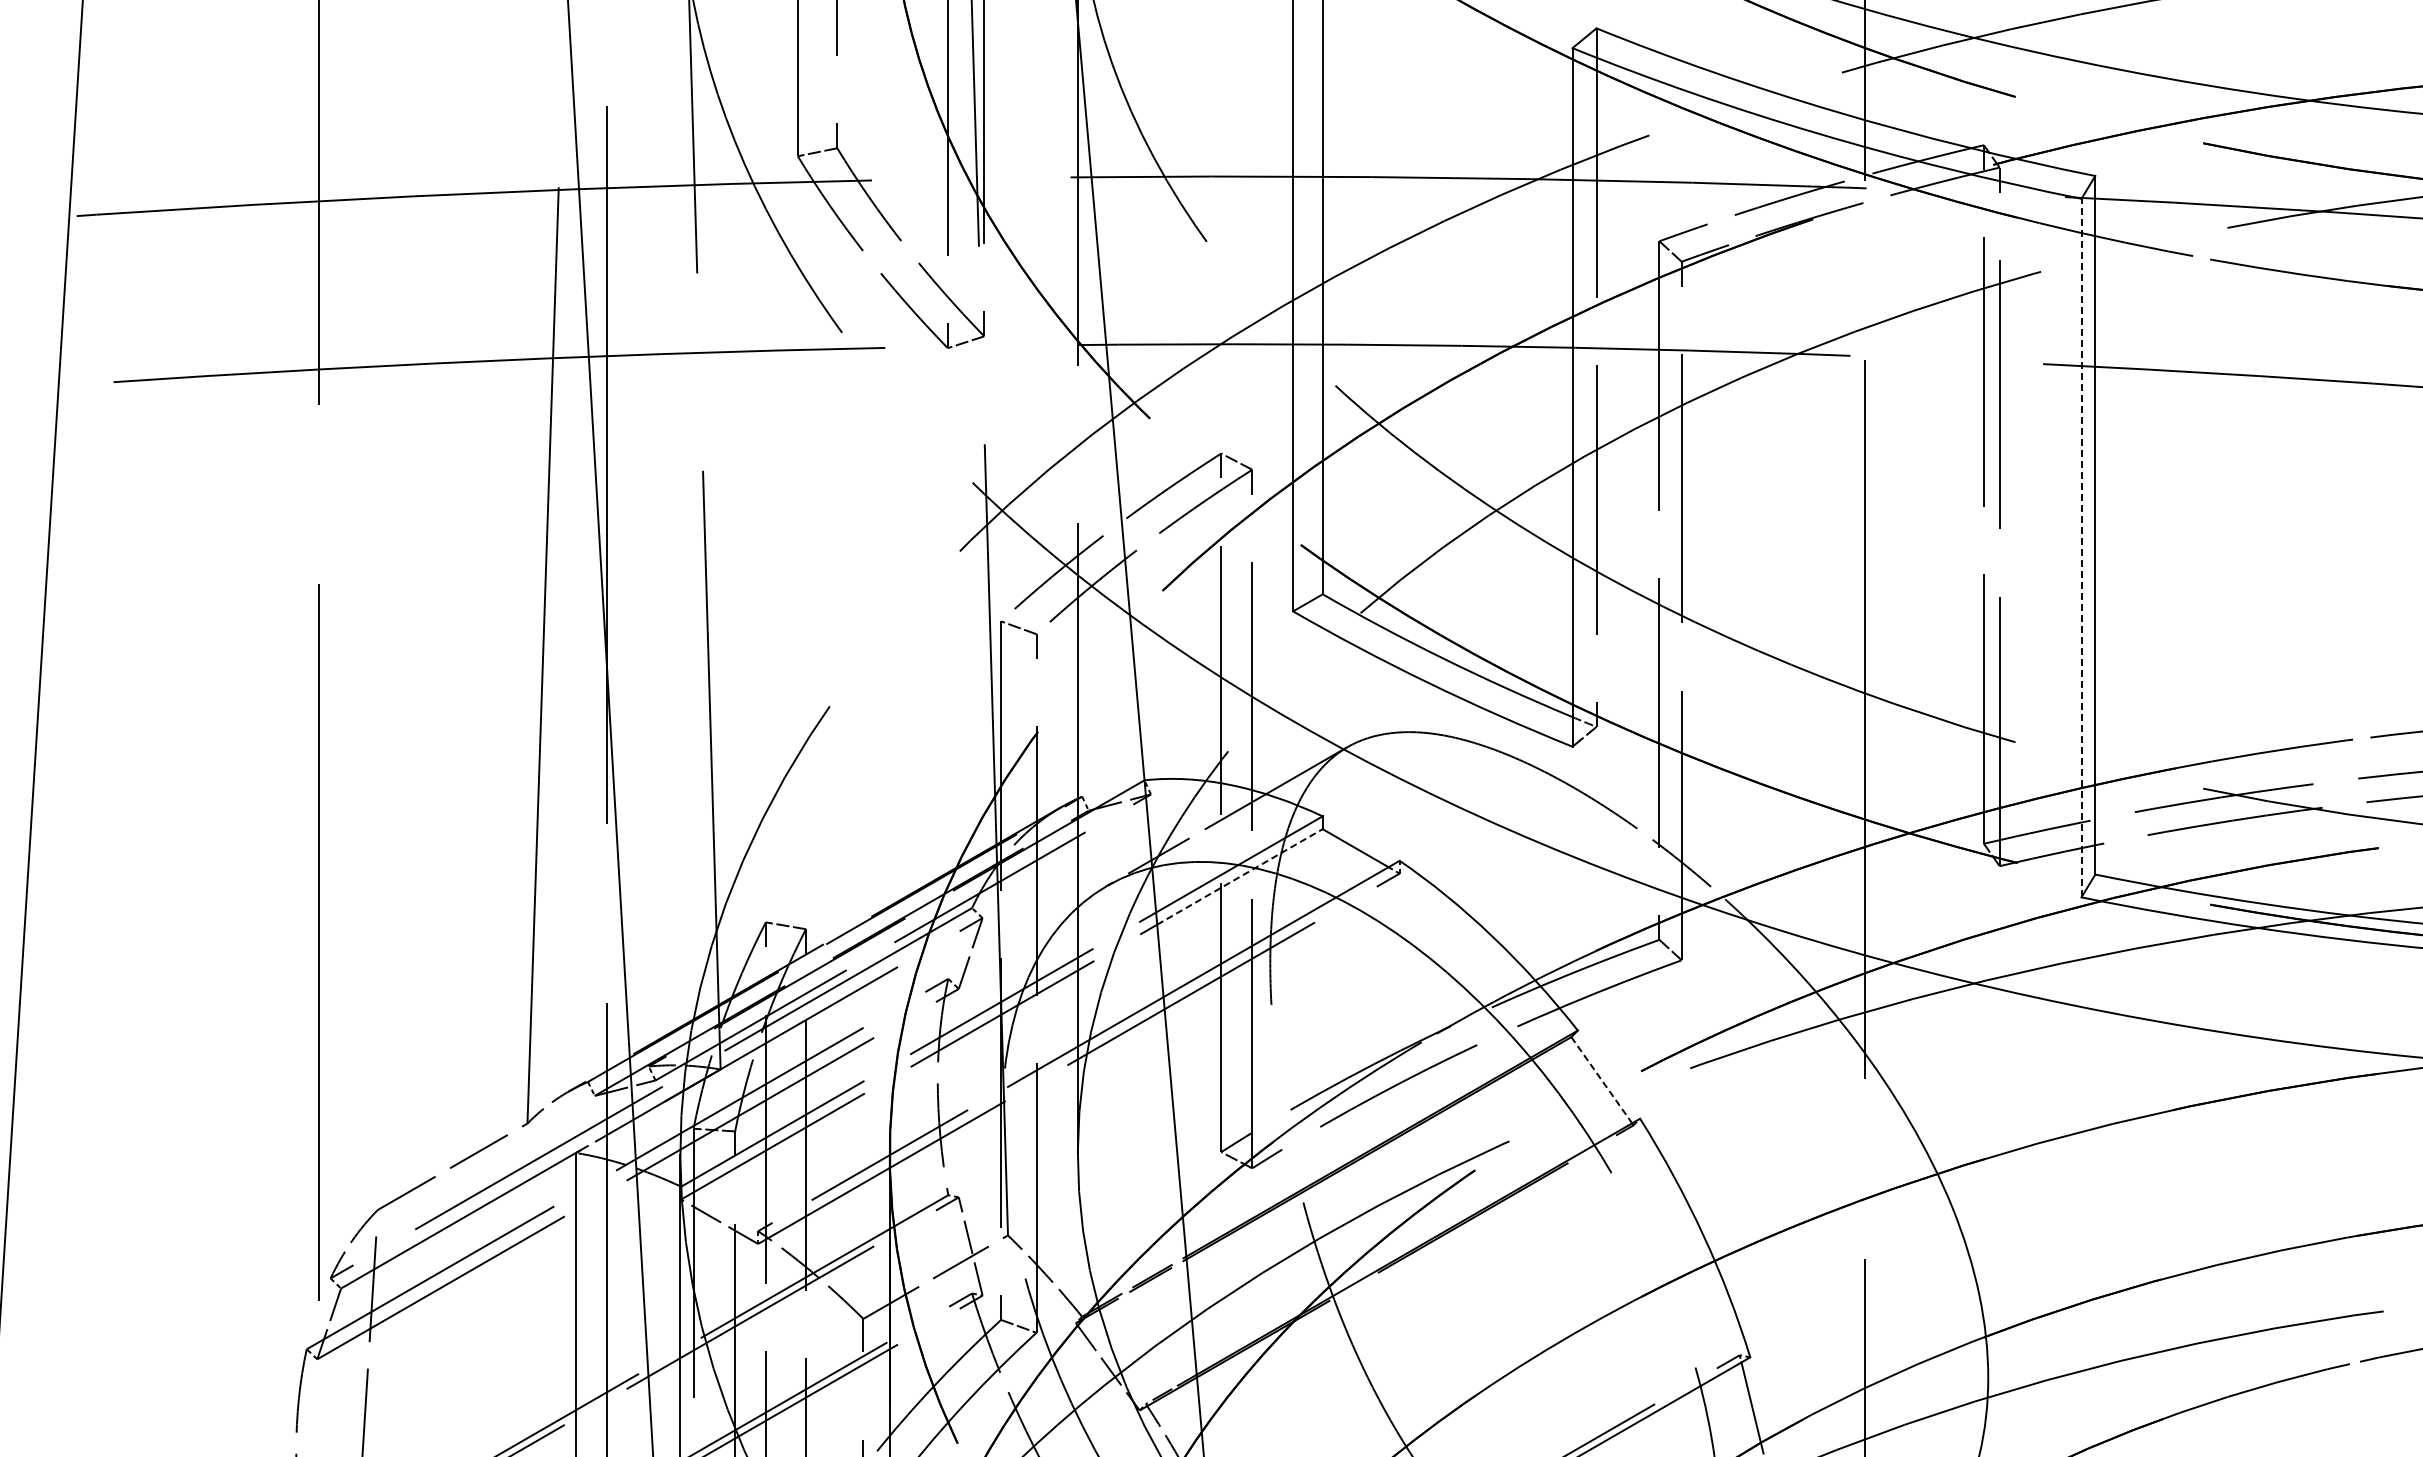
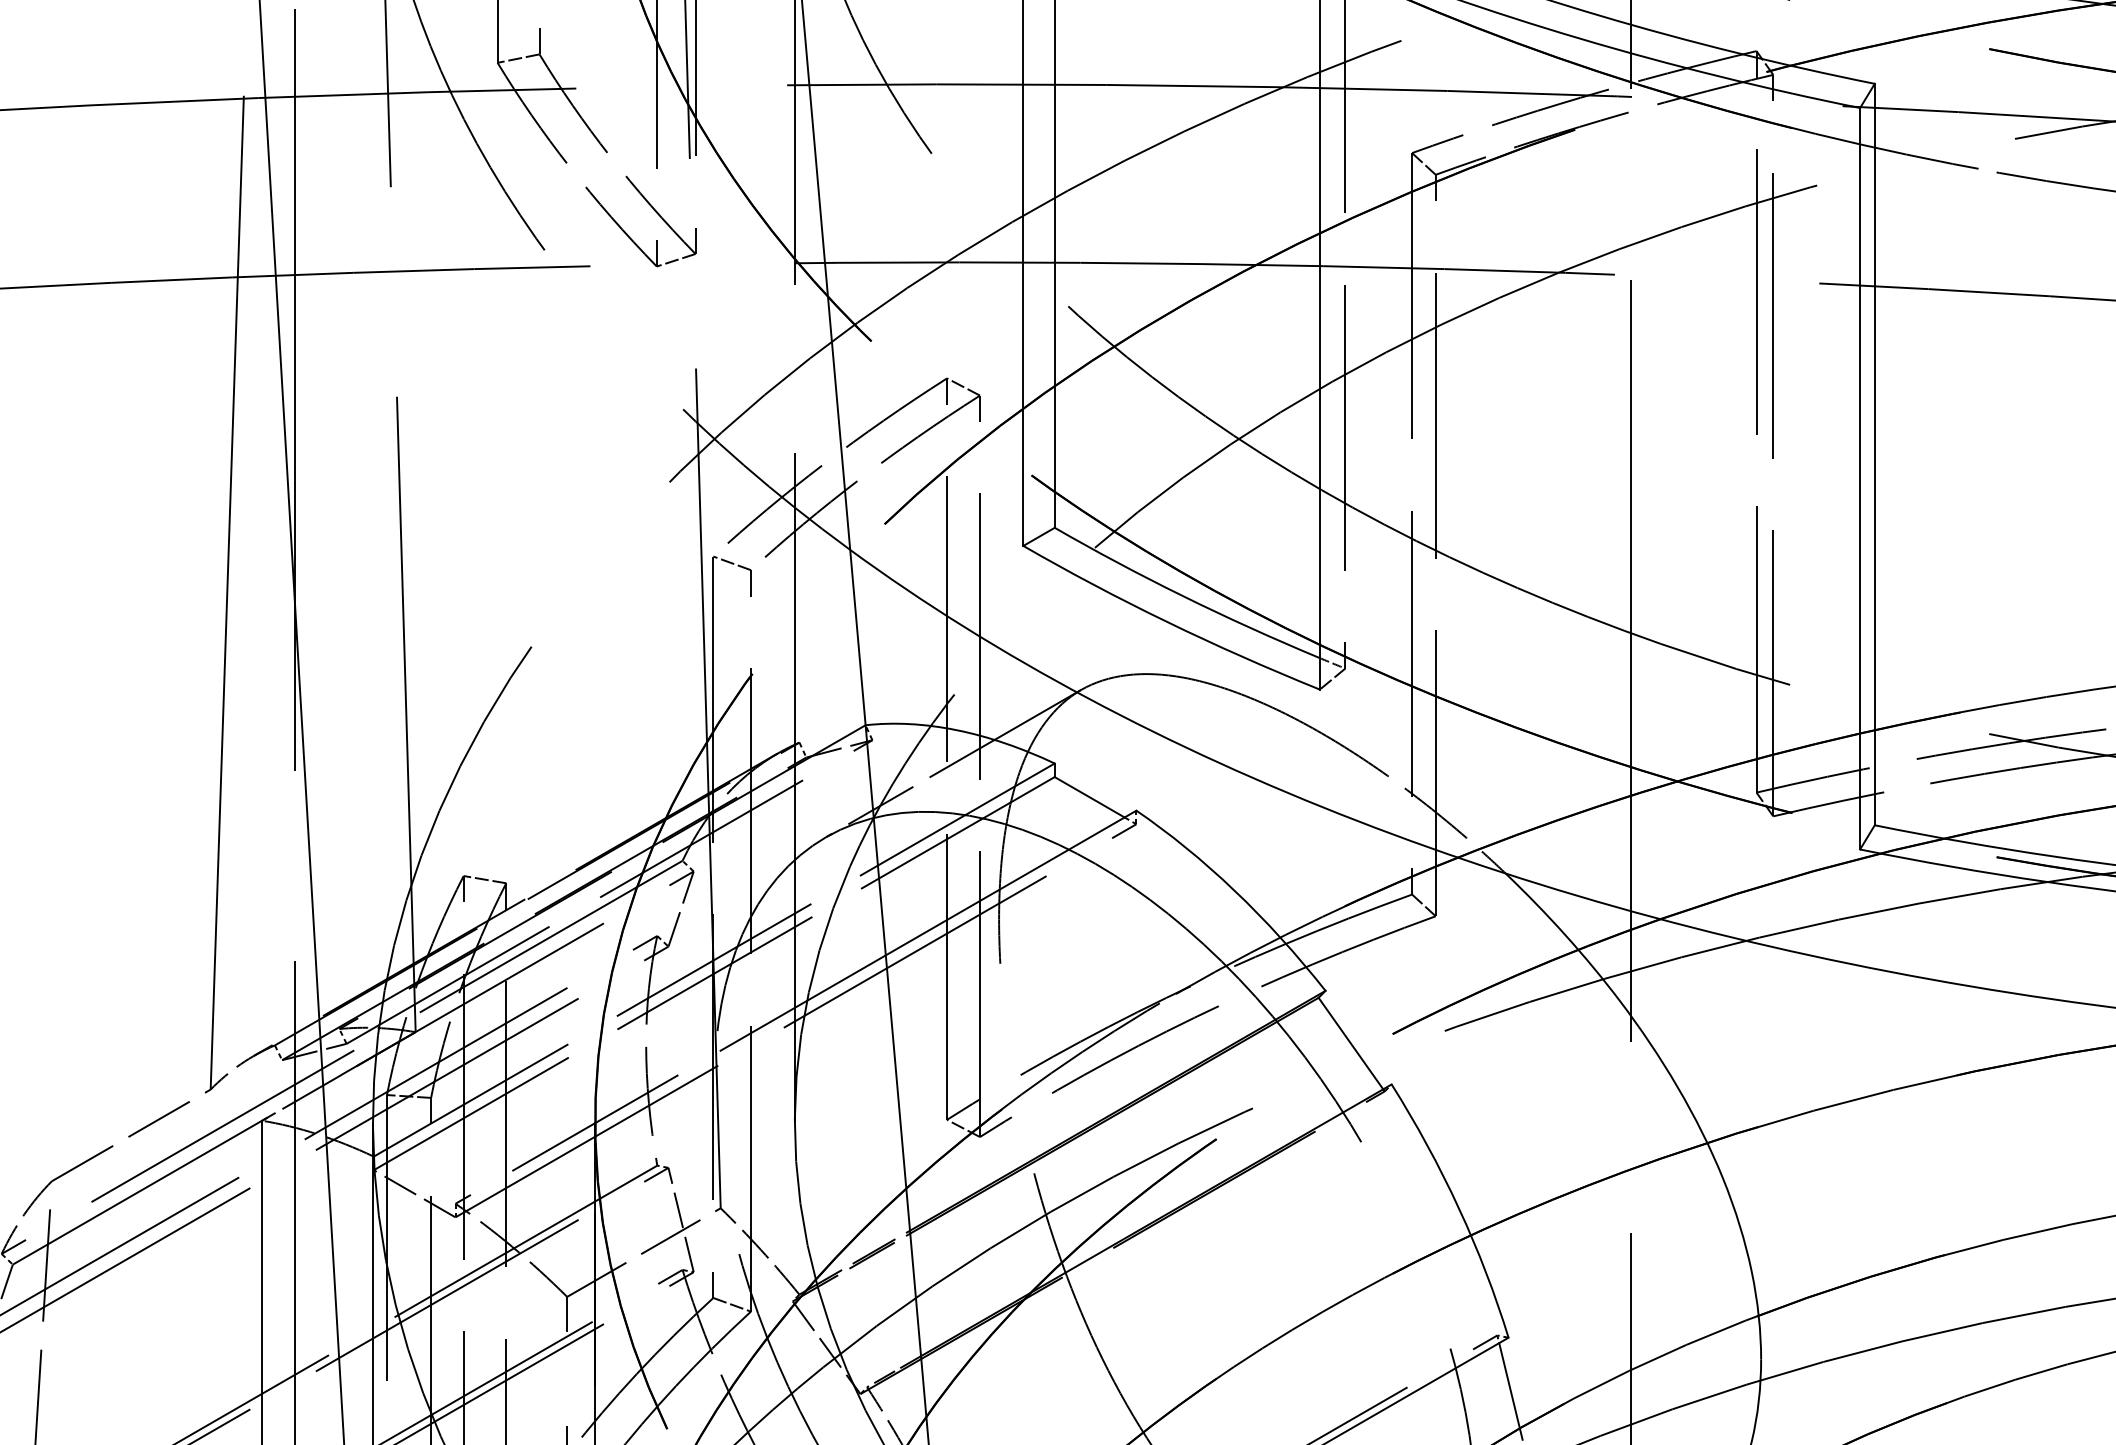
line: (2081, 547) -> (1860, 478), dashed -> solid
line: (1239, 876) -> (966, 827), dashed -> solid
line: (1601, 1080) -> (1350, 1043), dashed -> solid

